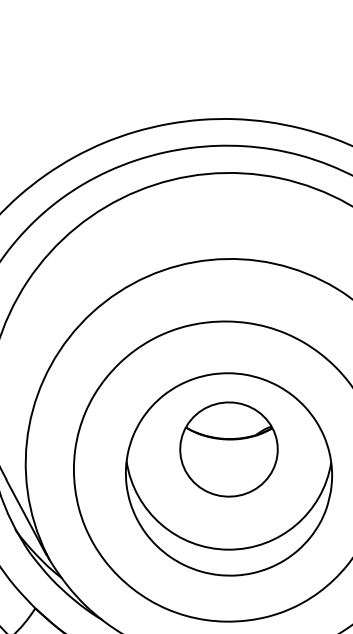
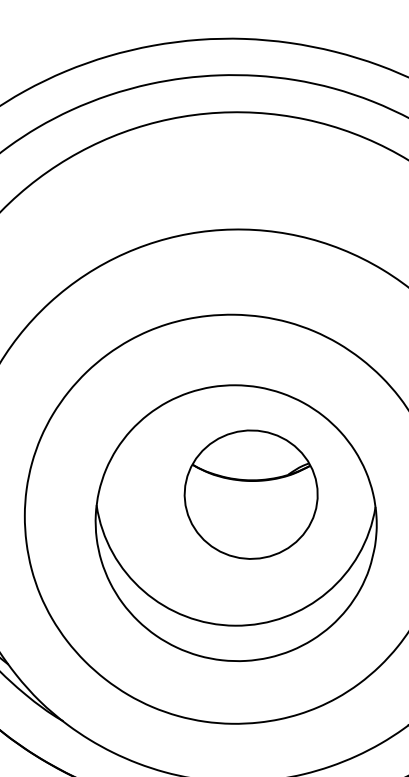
part: (228, 449) -> (250, 494), moved

